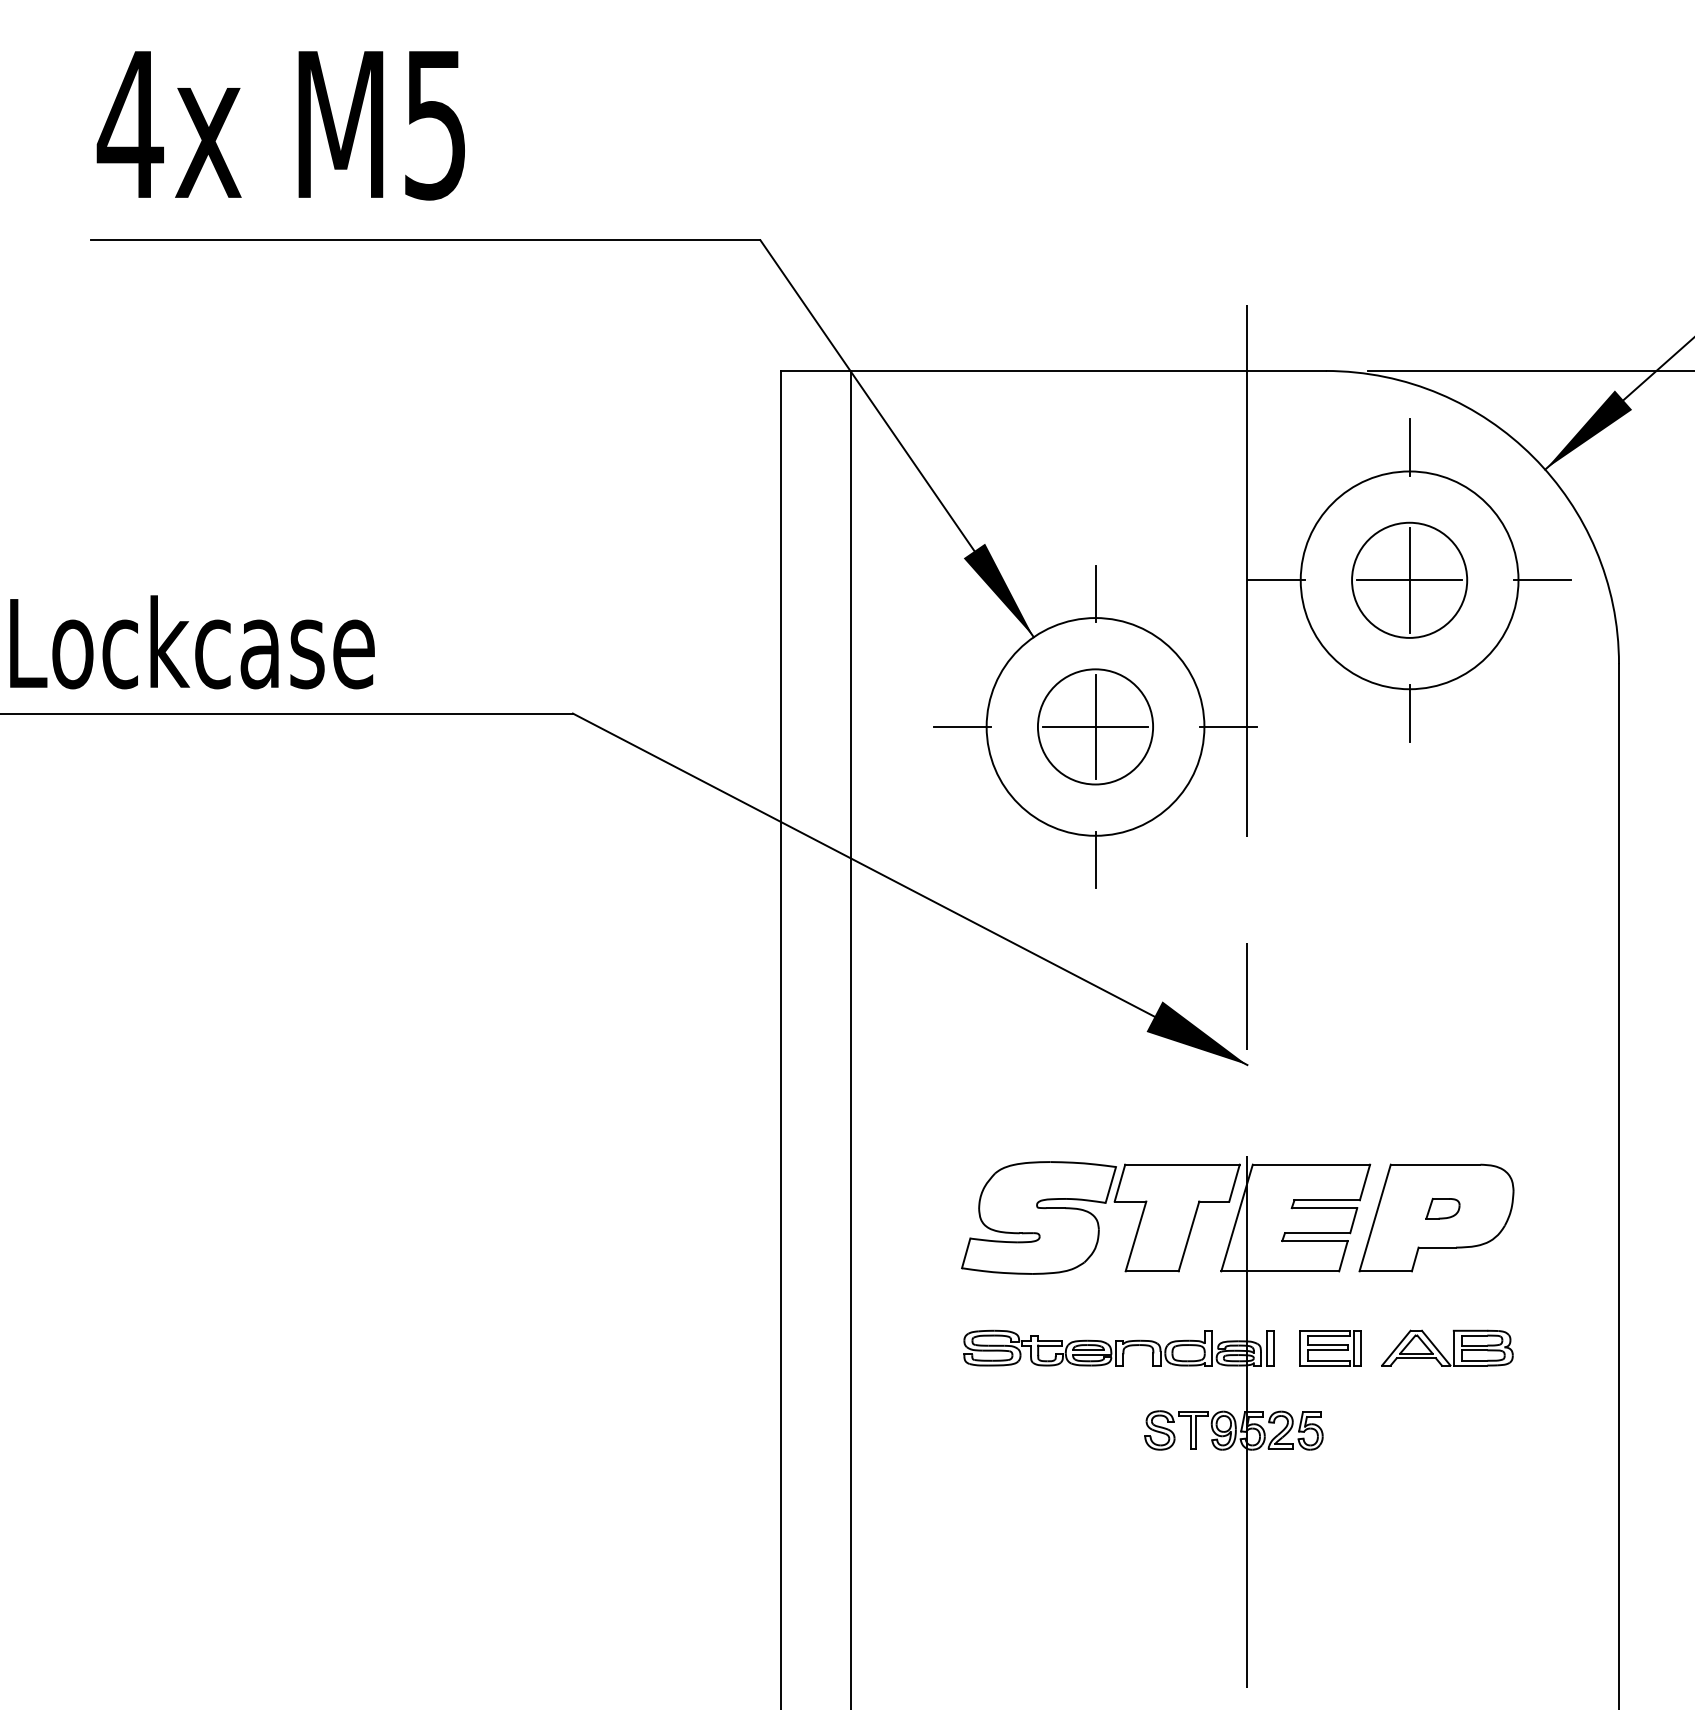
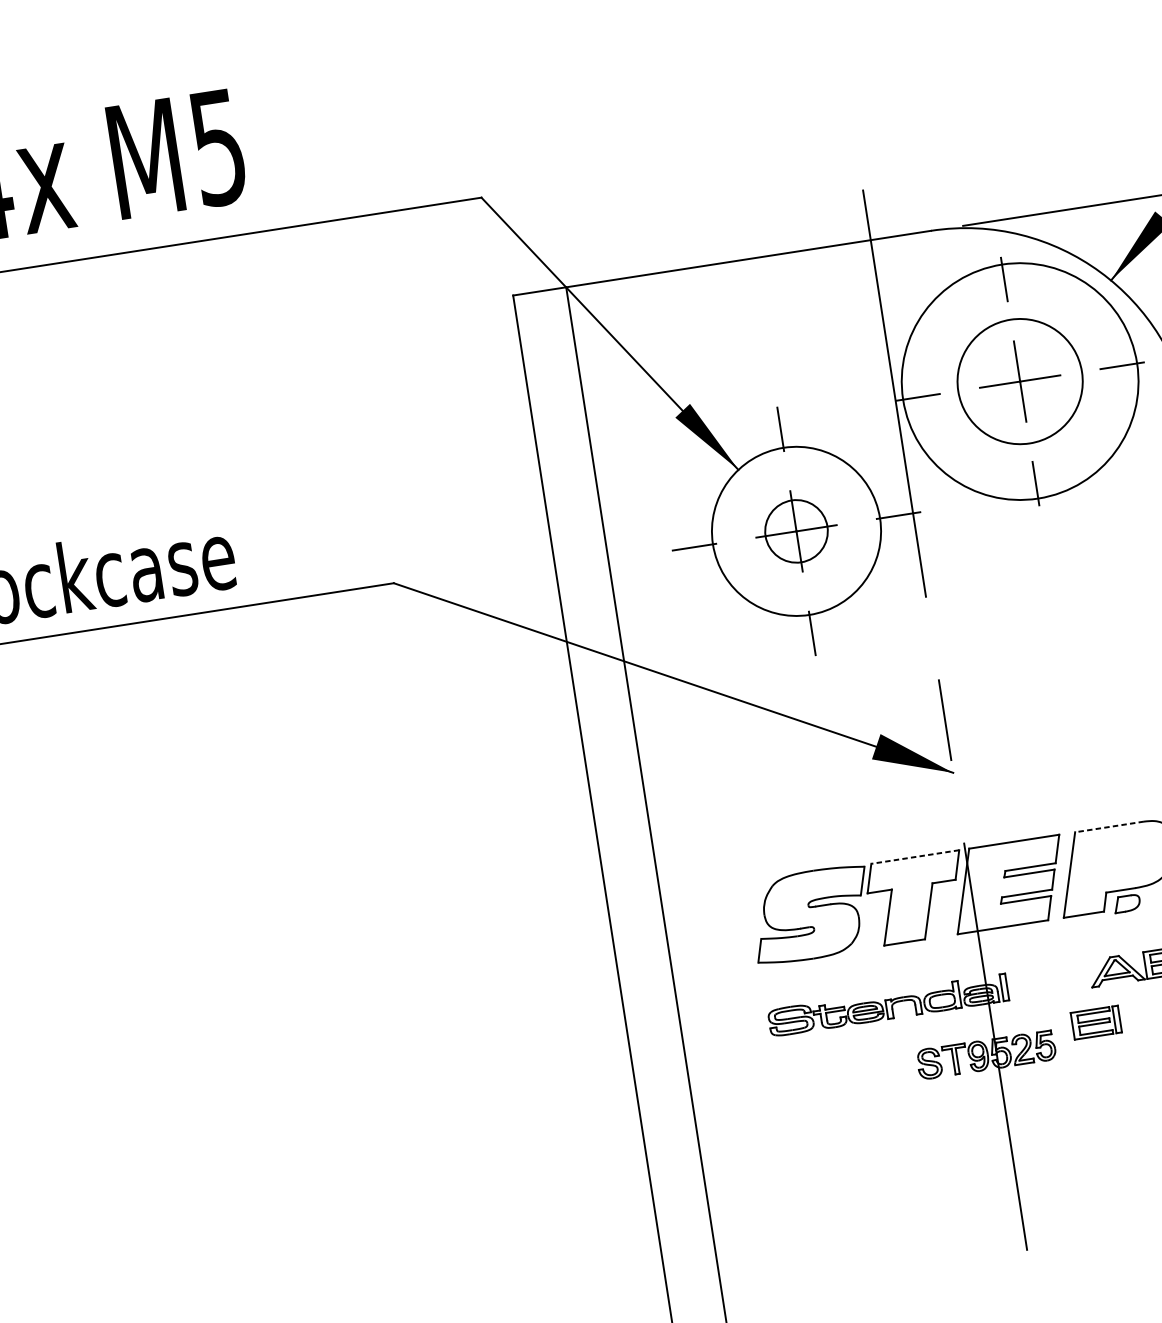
circle: (1409, 579) -> (1019, 380), size x1.4
circle: (1409, 580) -> (1020, 381), size x1.4
circle: (1095, 726) -> (796, 531), size x0.7
line: (1182, 1164) -> (915, 856), solid -> dashed
line: (1435, 1164) -> (1109, 826), solid -> dashed
part: (1442, 1208) -> (1126, 903), moved
part: (1330, 1348) -> (1096, 1022), moved

